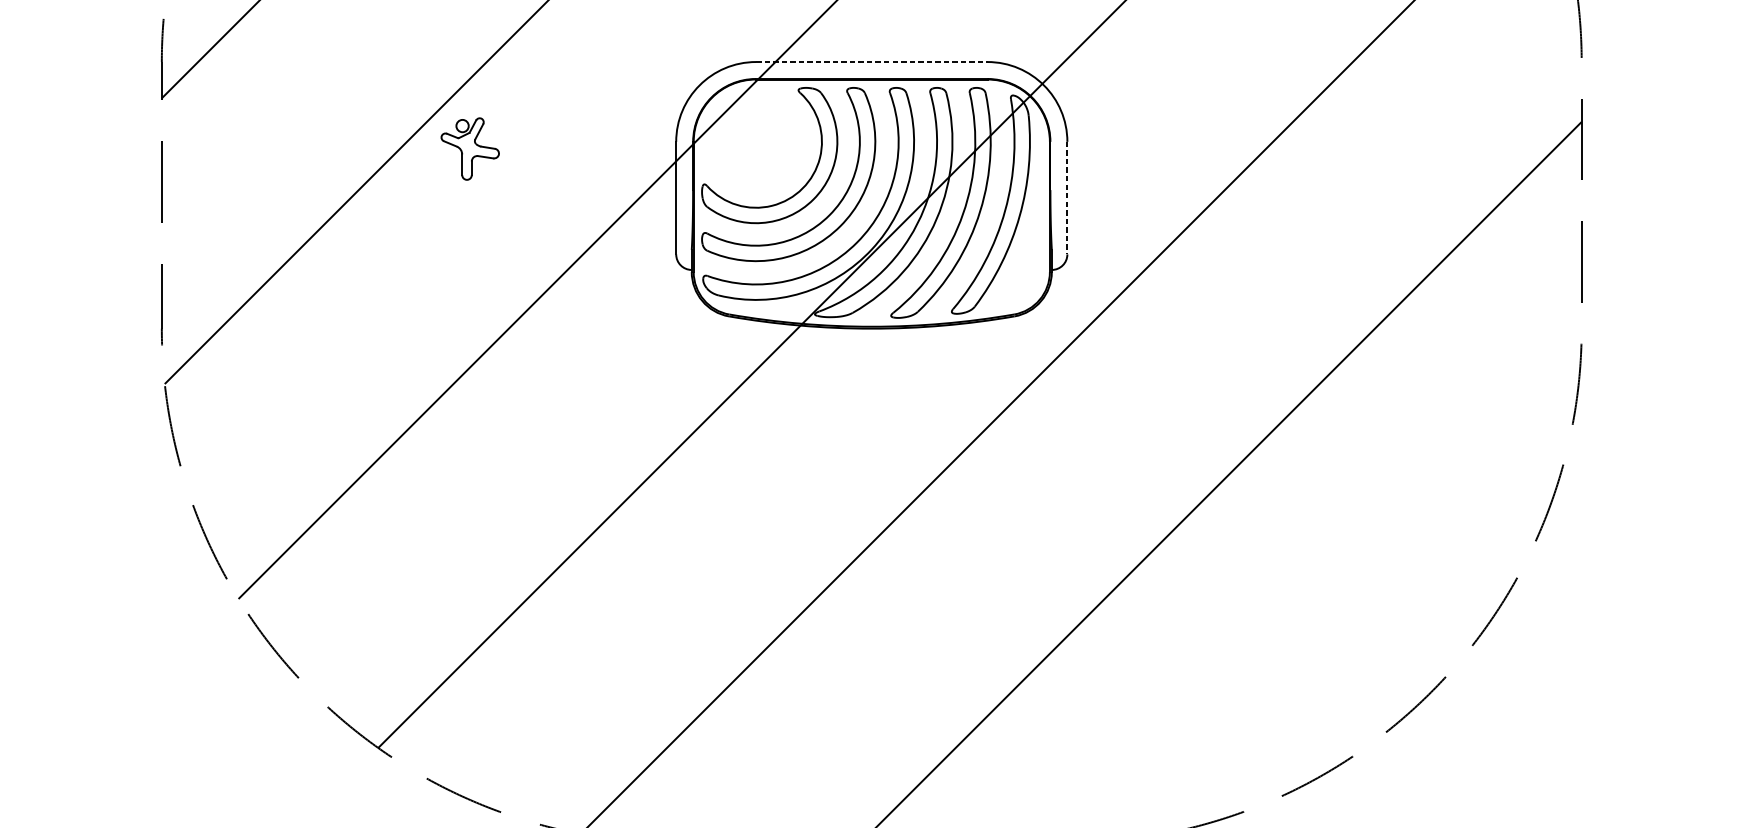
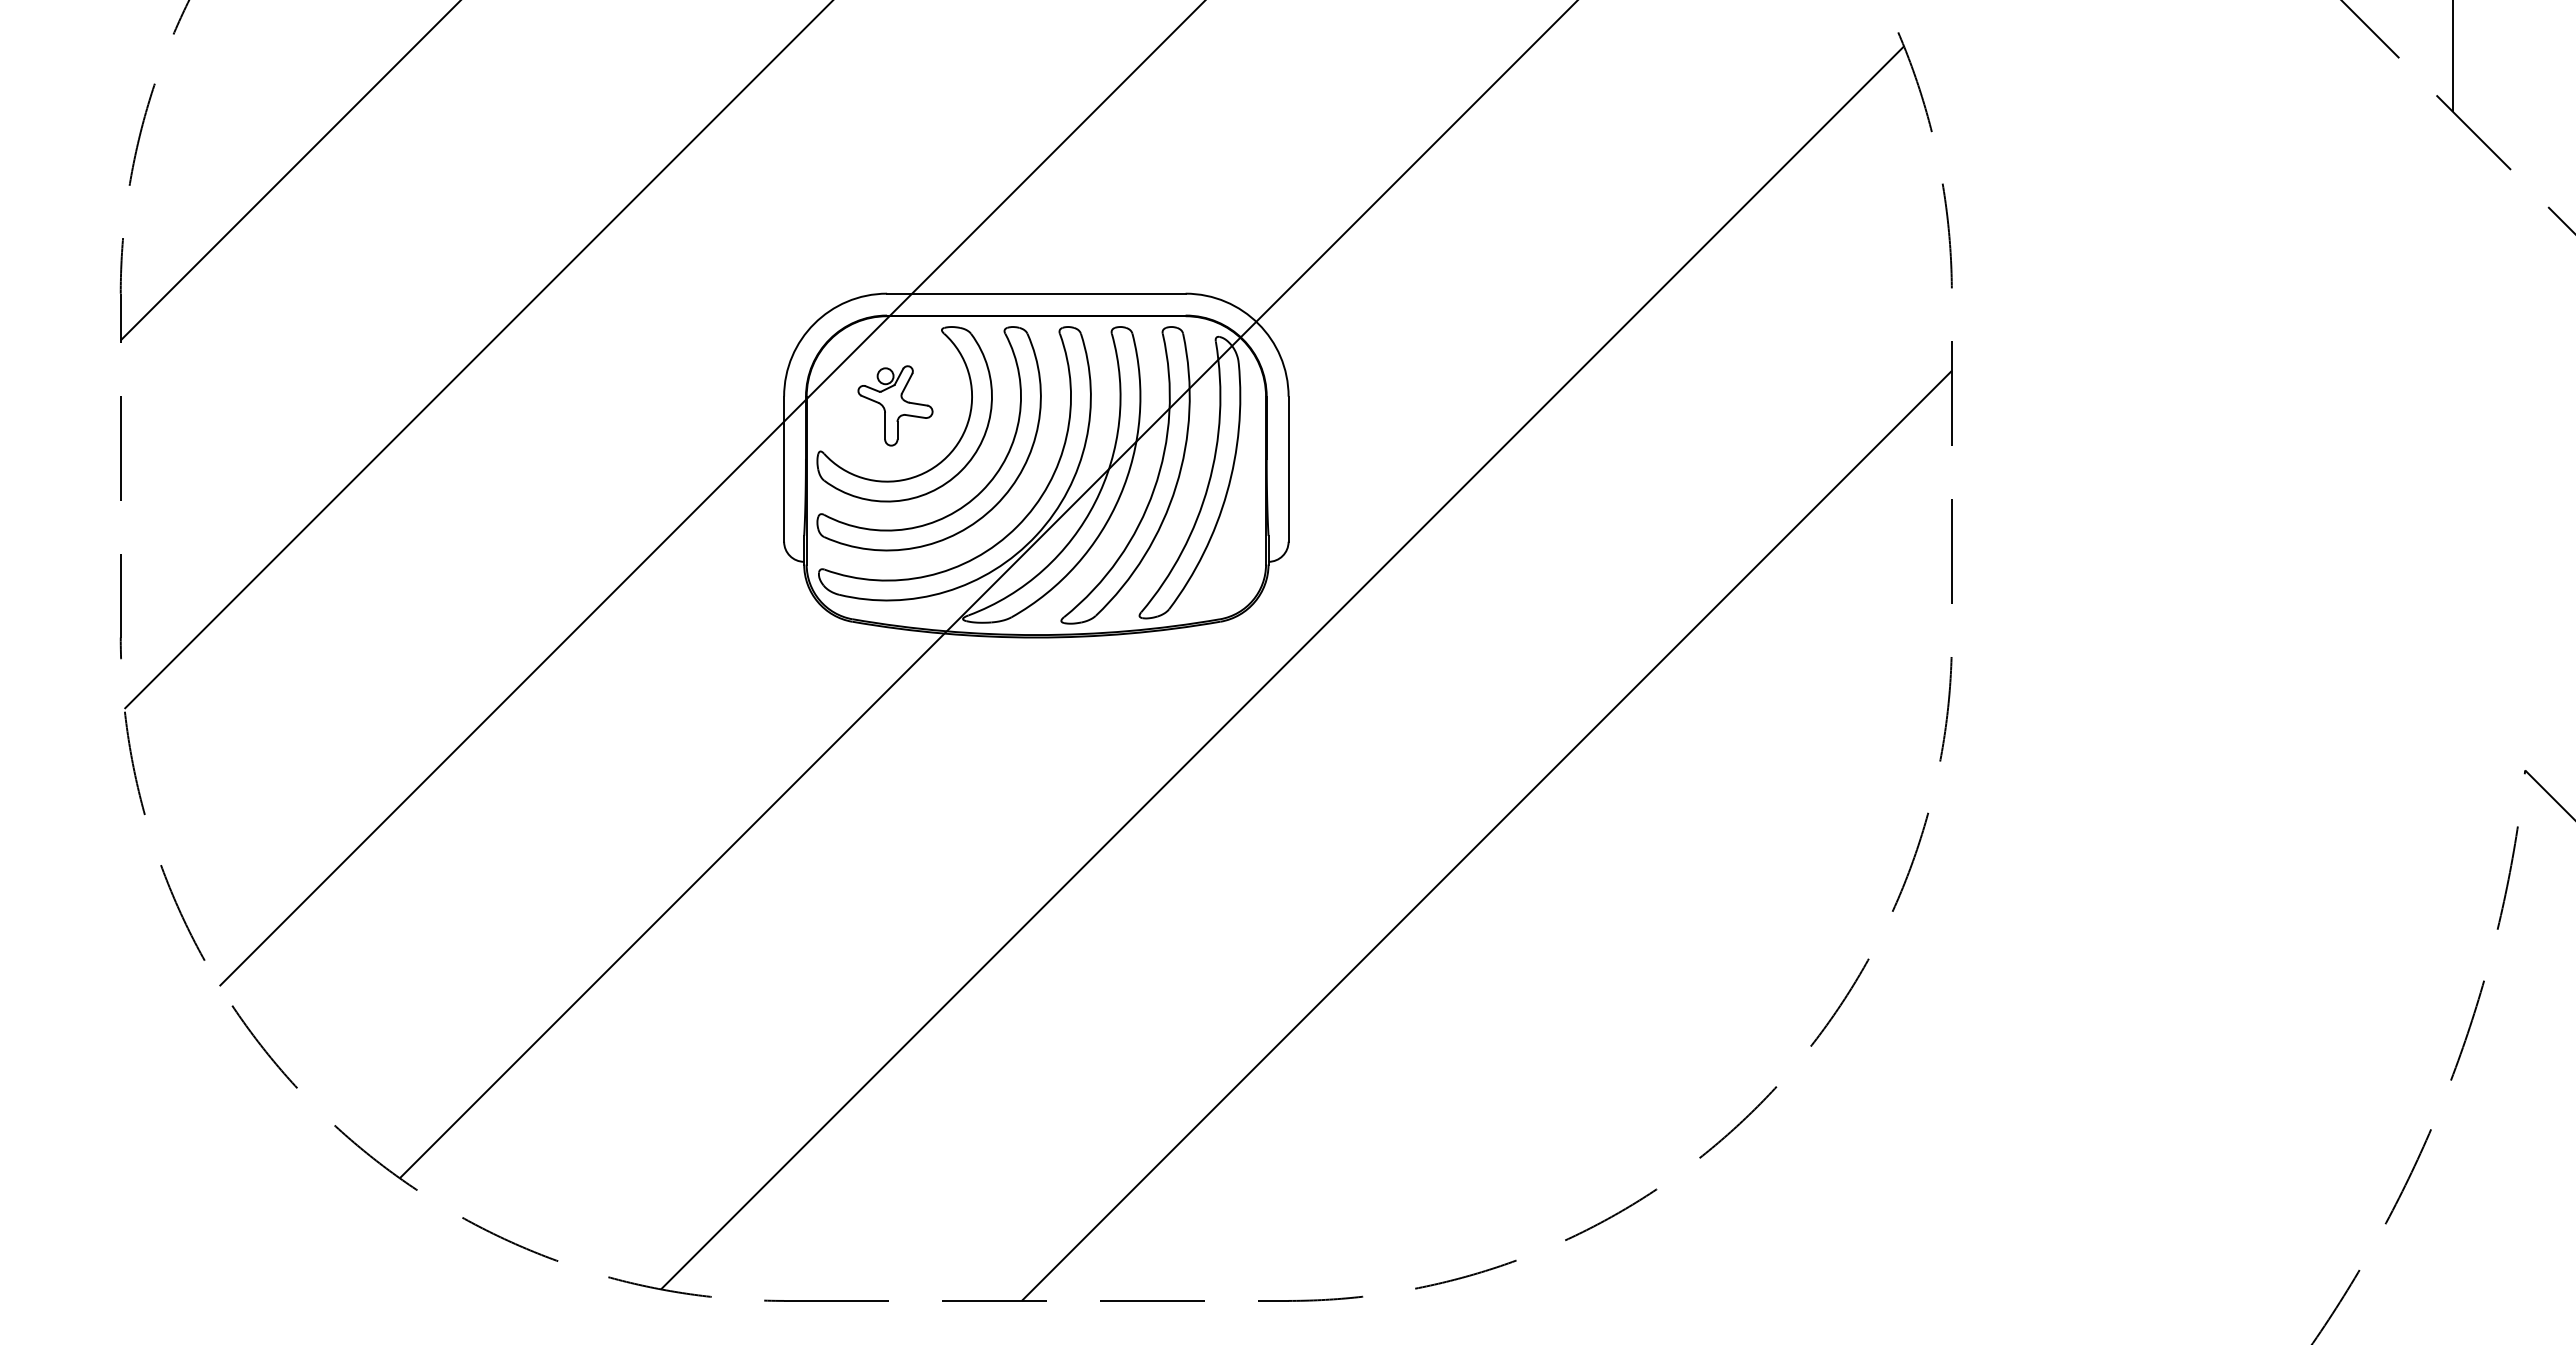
line: (871, 61) -> (1036, 293), dashed -> solid
part: (470, 148) -> (895, 405), moved
line: (1067, 198) -> (1288, 469), dashed -> solid

